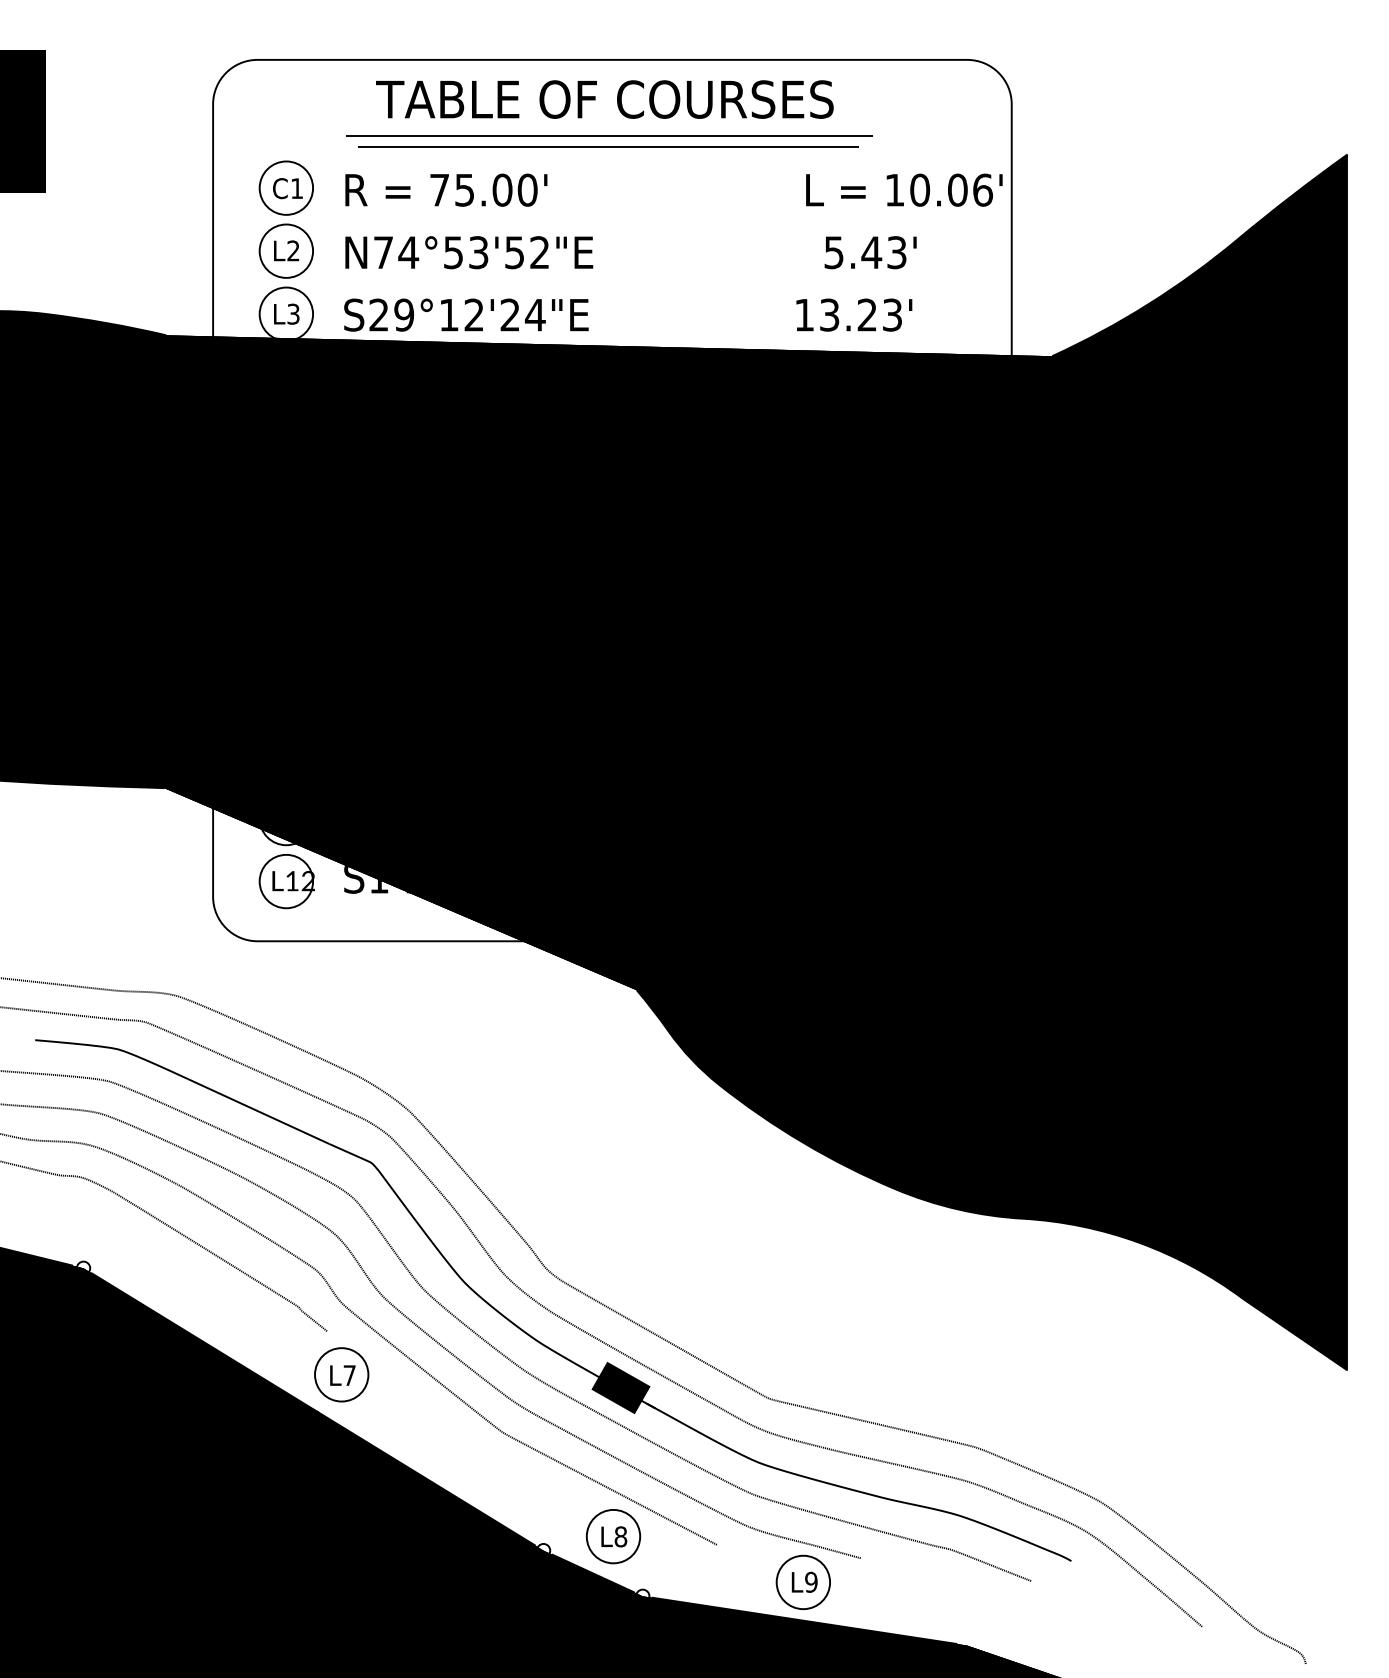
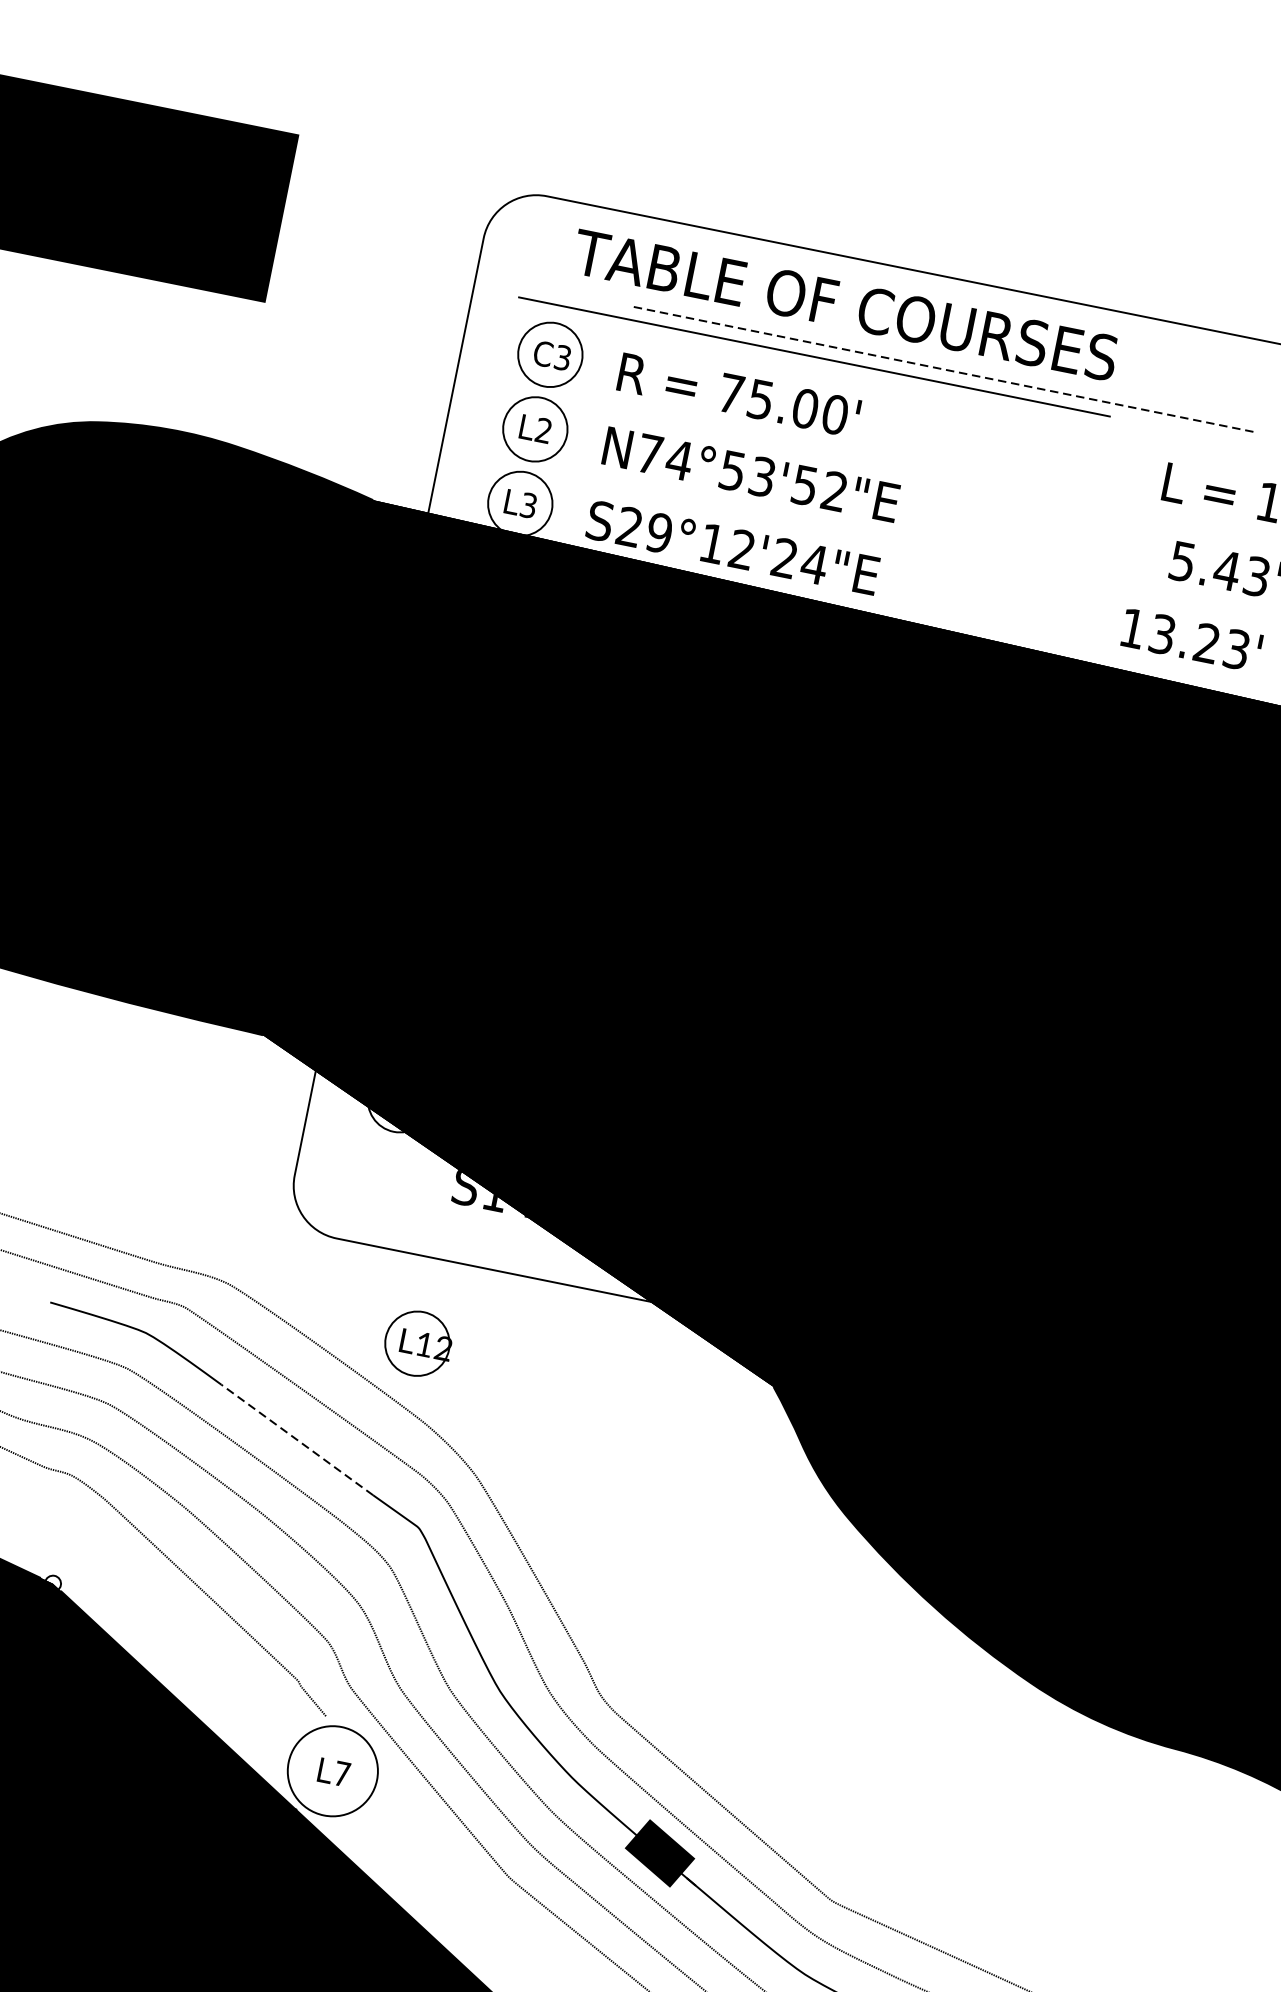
text: (604, 99) -> (844, 305), moved
line: (609, 135) -> (945, 369), solid -> dashed
line: (608, 146) -> (814, 356), moved
text: (297, 188) -> (563, 357), C1 -> C3
part: (286, 881) -> (417, 1343), moved
line: (258, 1111) -> (297, 1440), solid -> dashed
circle: (341, 1374) -> (332, 1770), size x1.4

